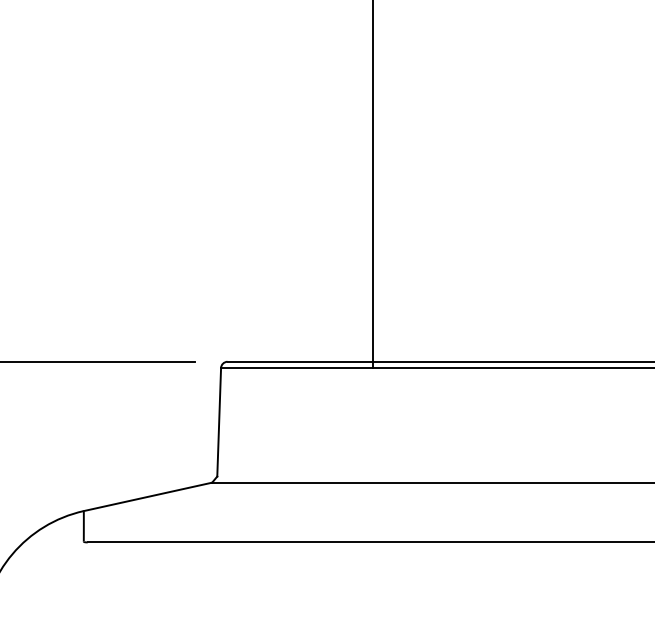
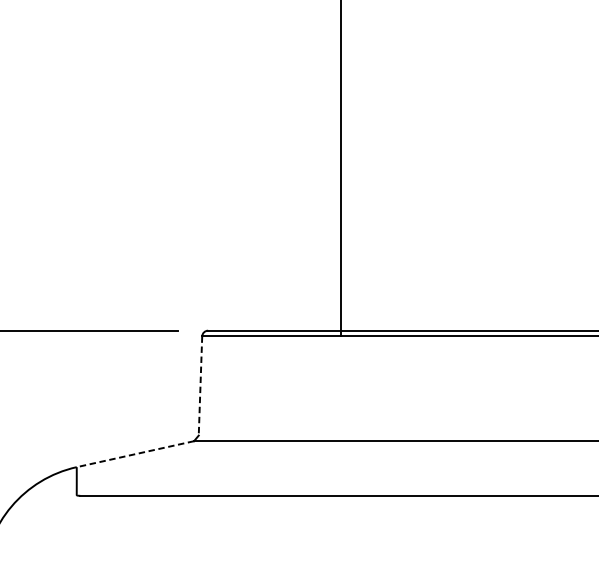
line: (219, 422) -> (200, 386), solid -> dashed
line: (148, 496) -> (135, 453), solid -> dashed

